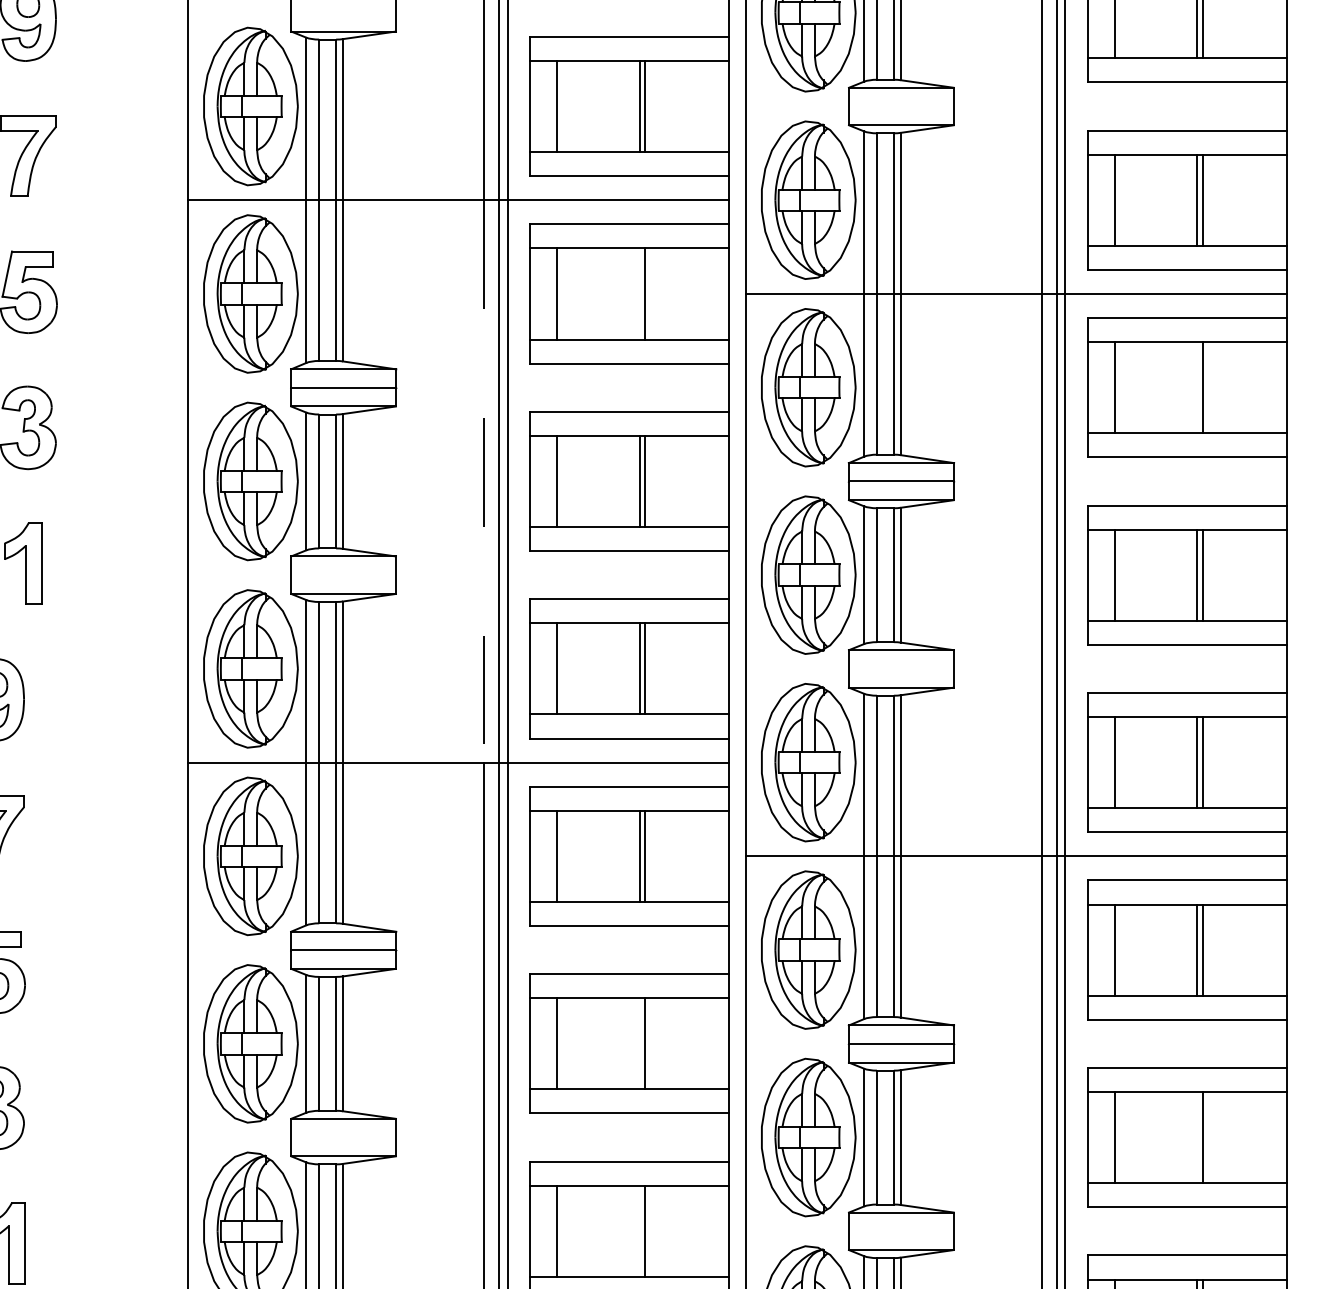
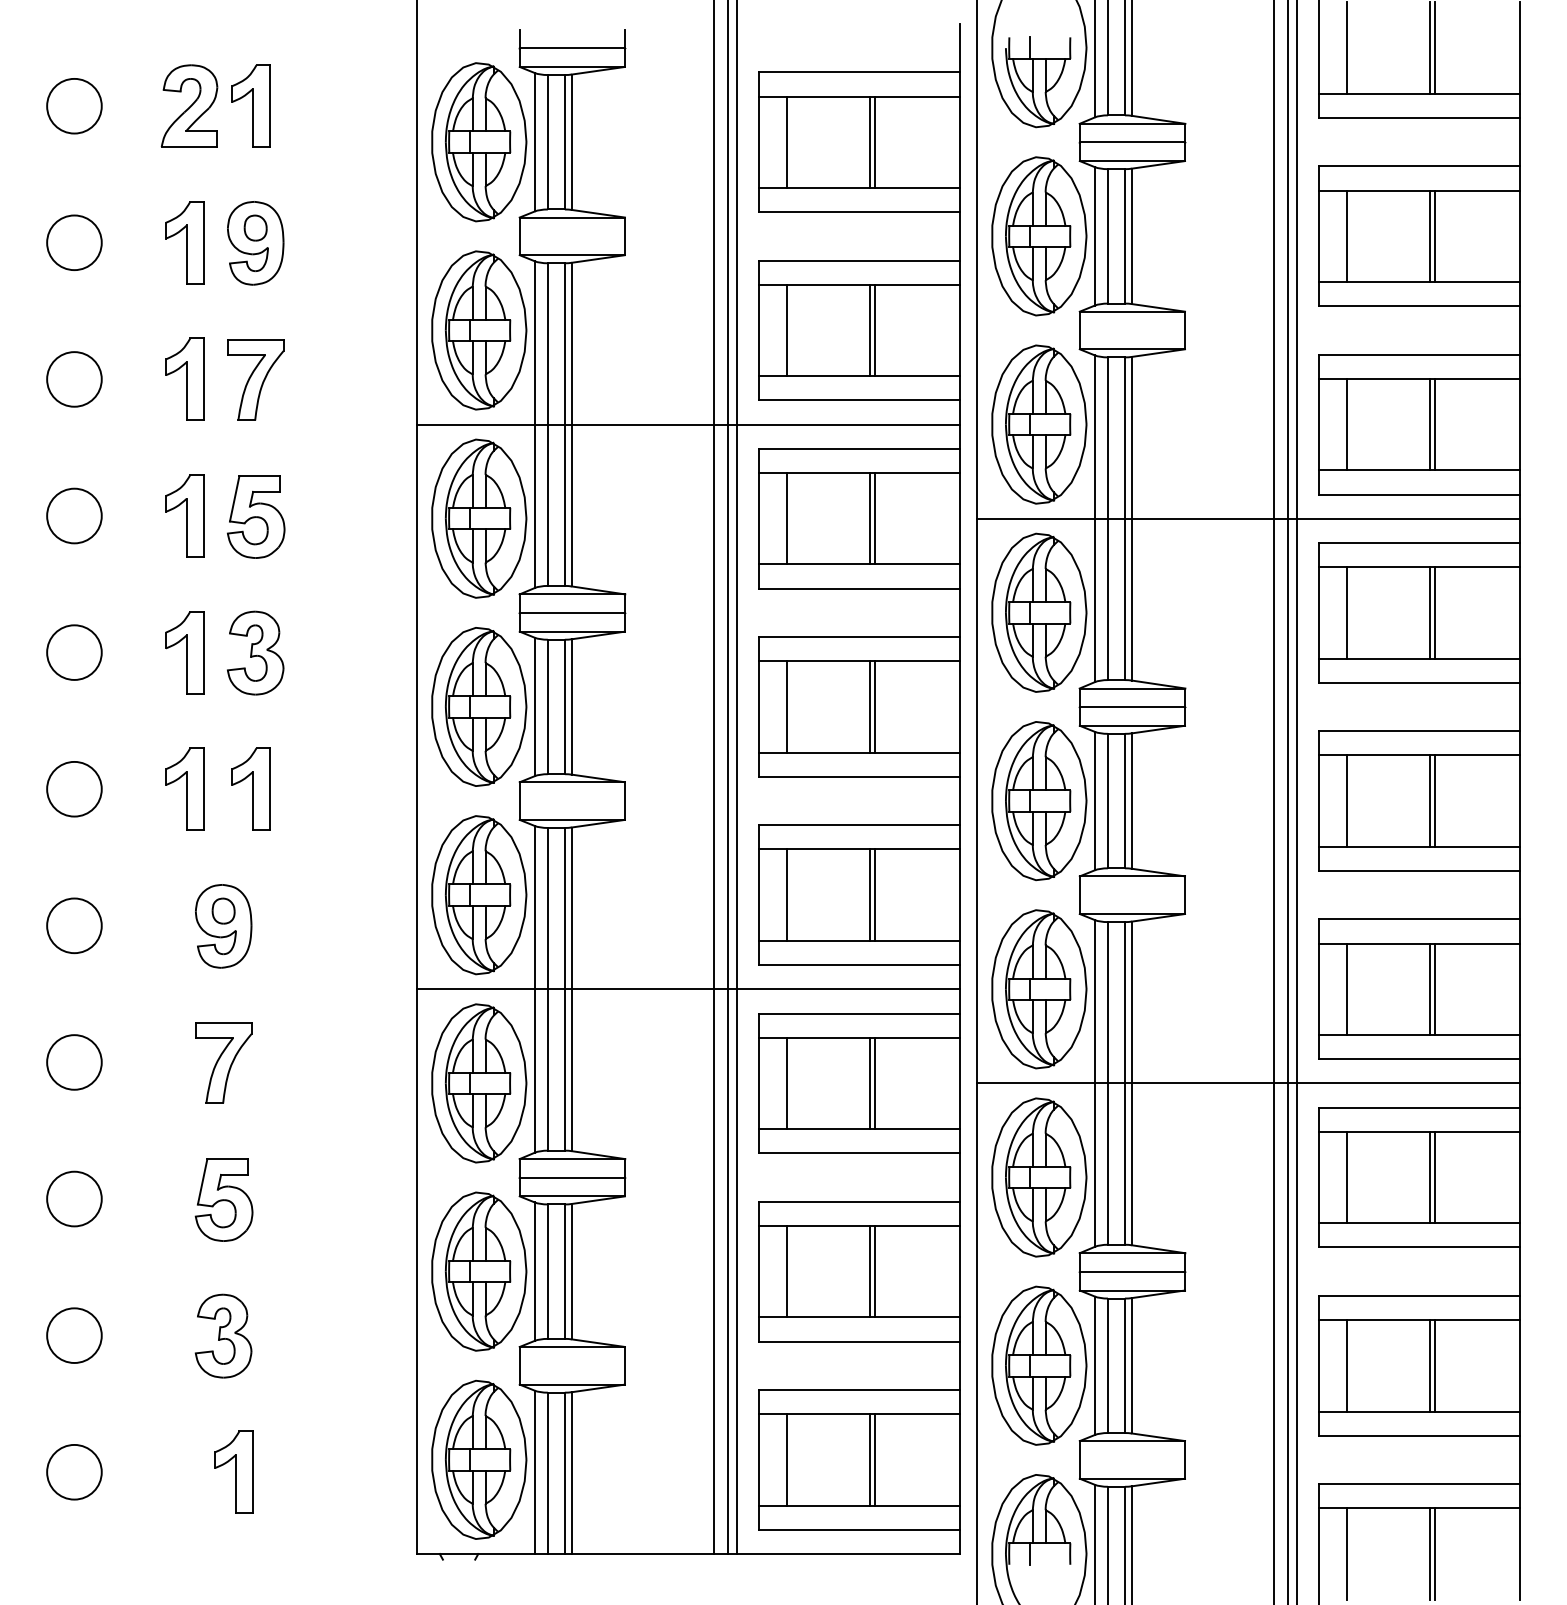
line: (639, 293) -> (869, 518), added
line: (1197, 387) -> (1429, 612), added
line: (484, 481) -> (713, 707), dashed -> solid
line: (639, 1043) -> (869, 1271), added
line: (1197, 1137) -> (1429, 1365), added
line: (639, 1230) -> (869, 1459), added

